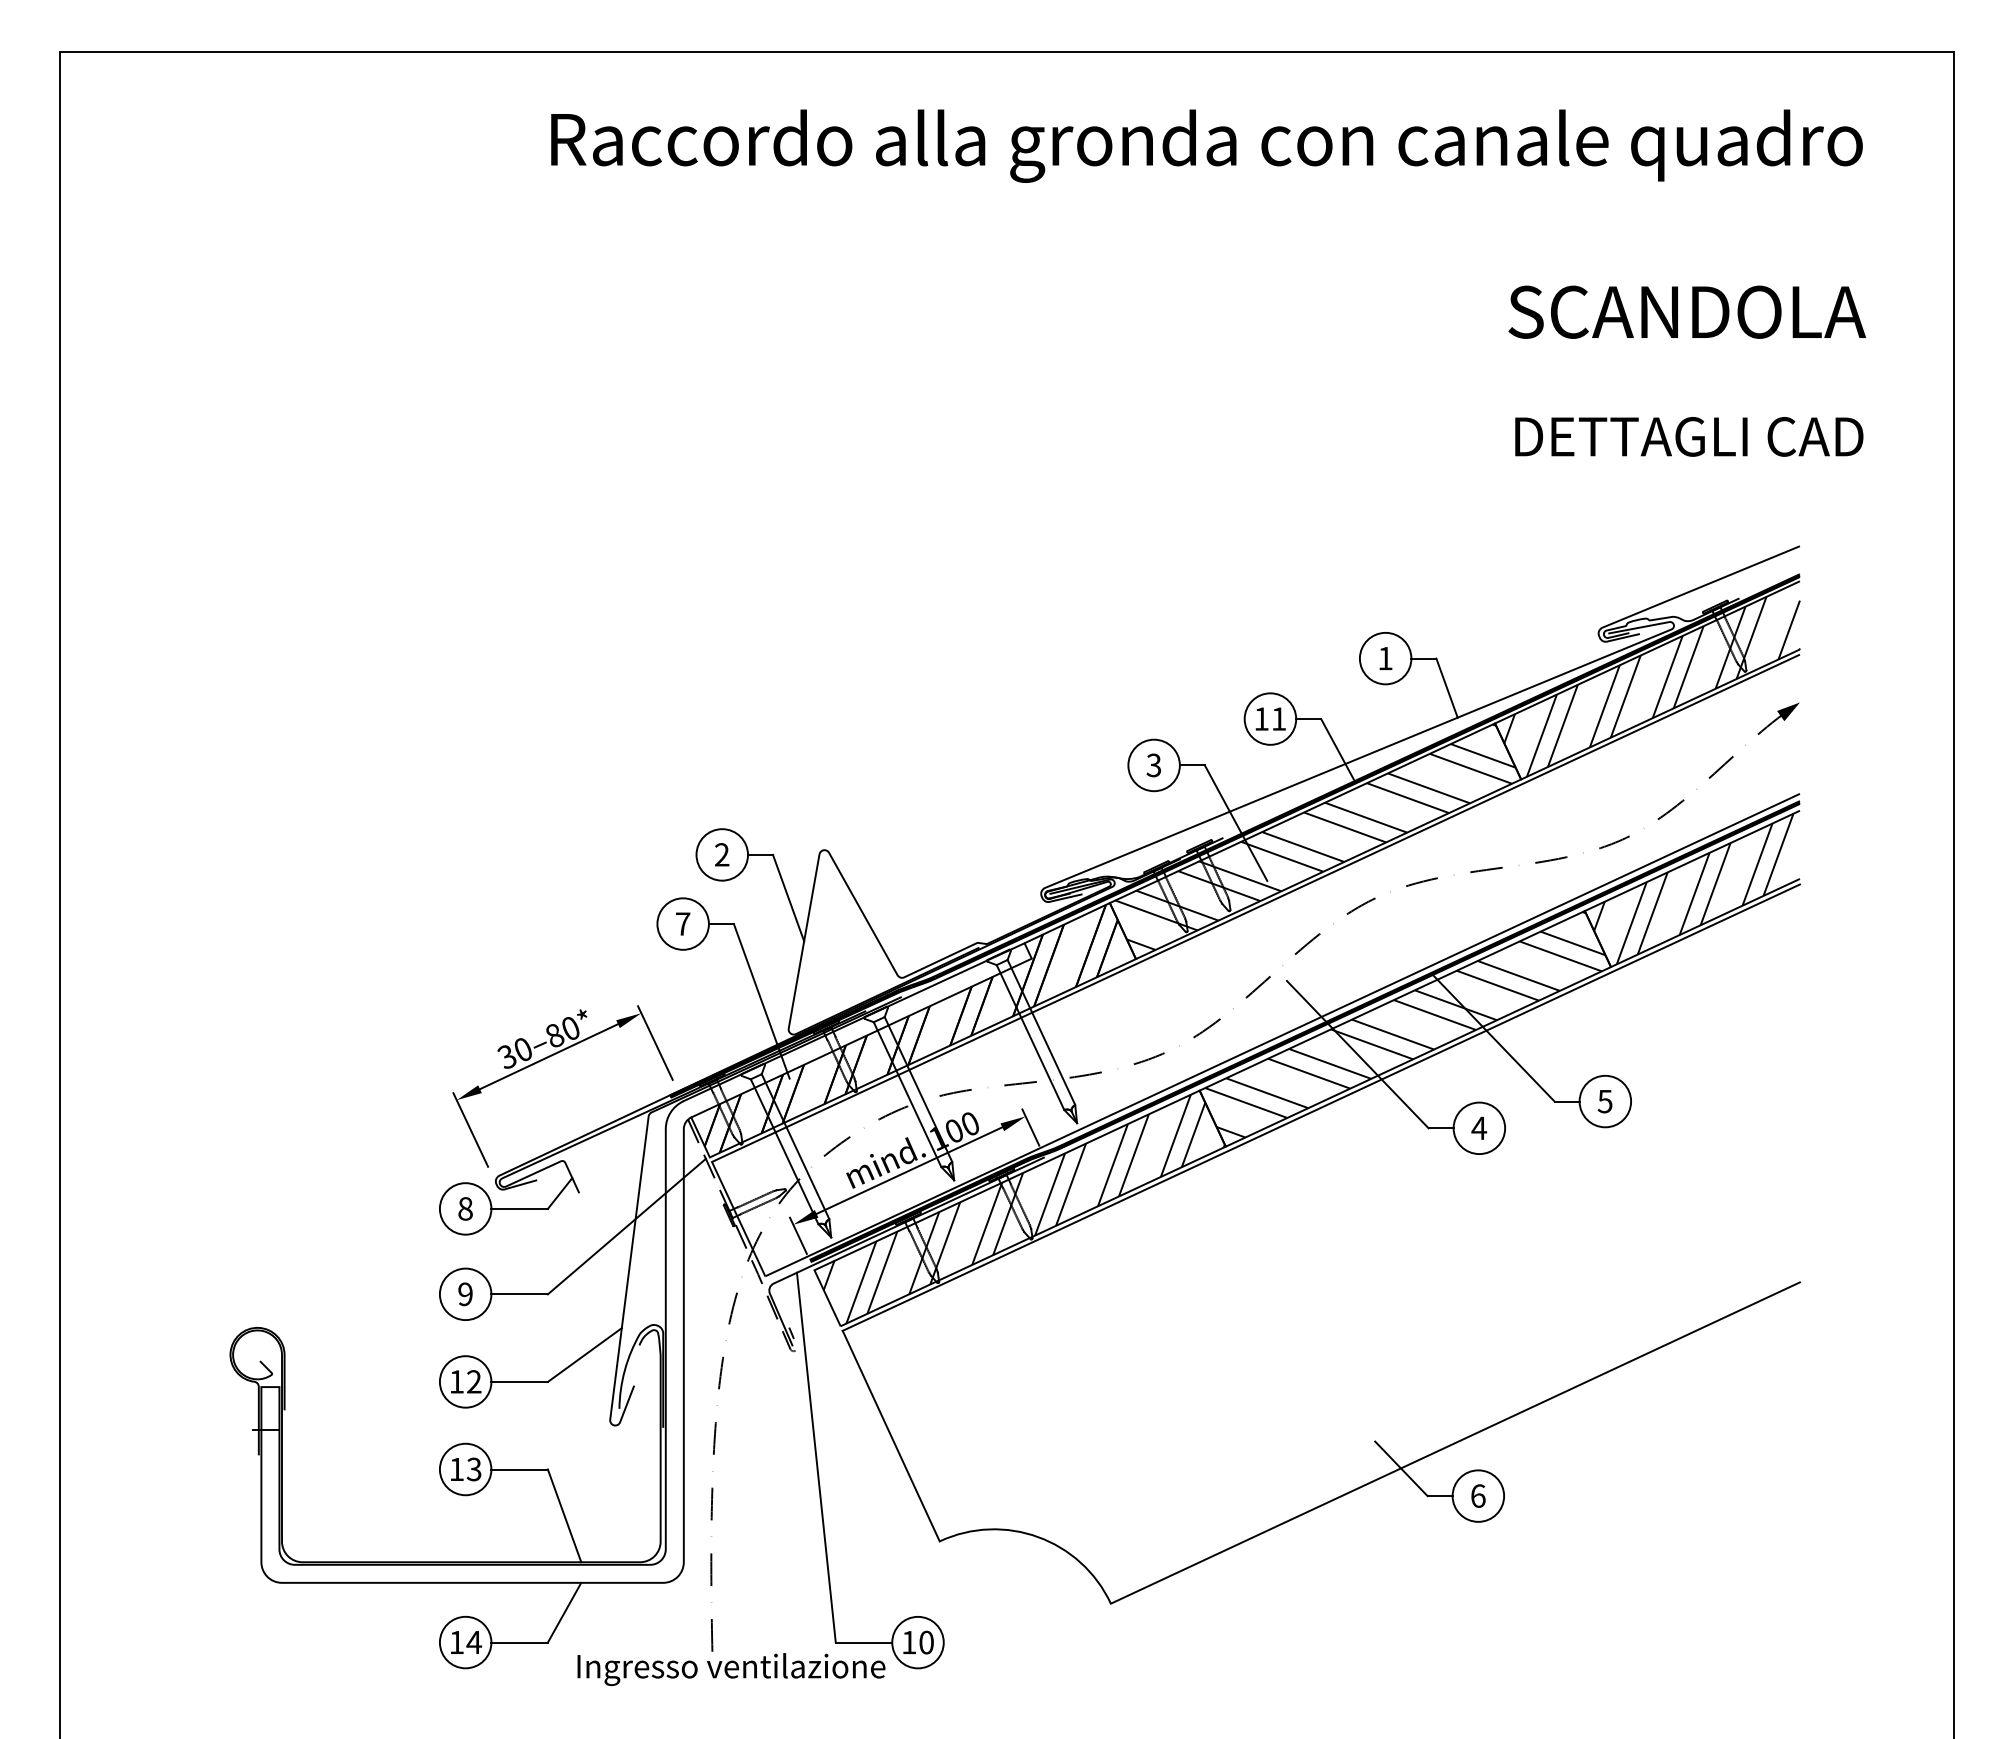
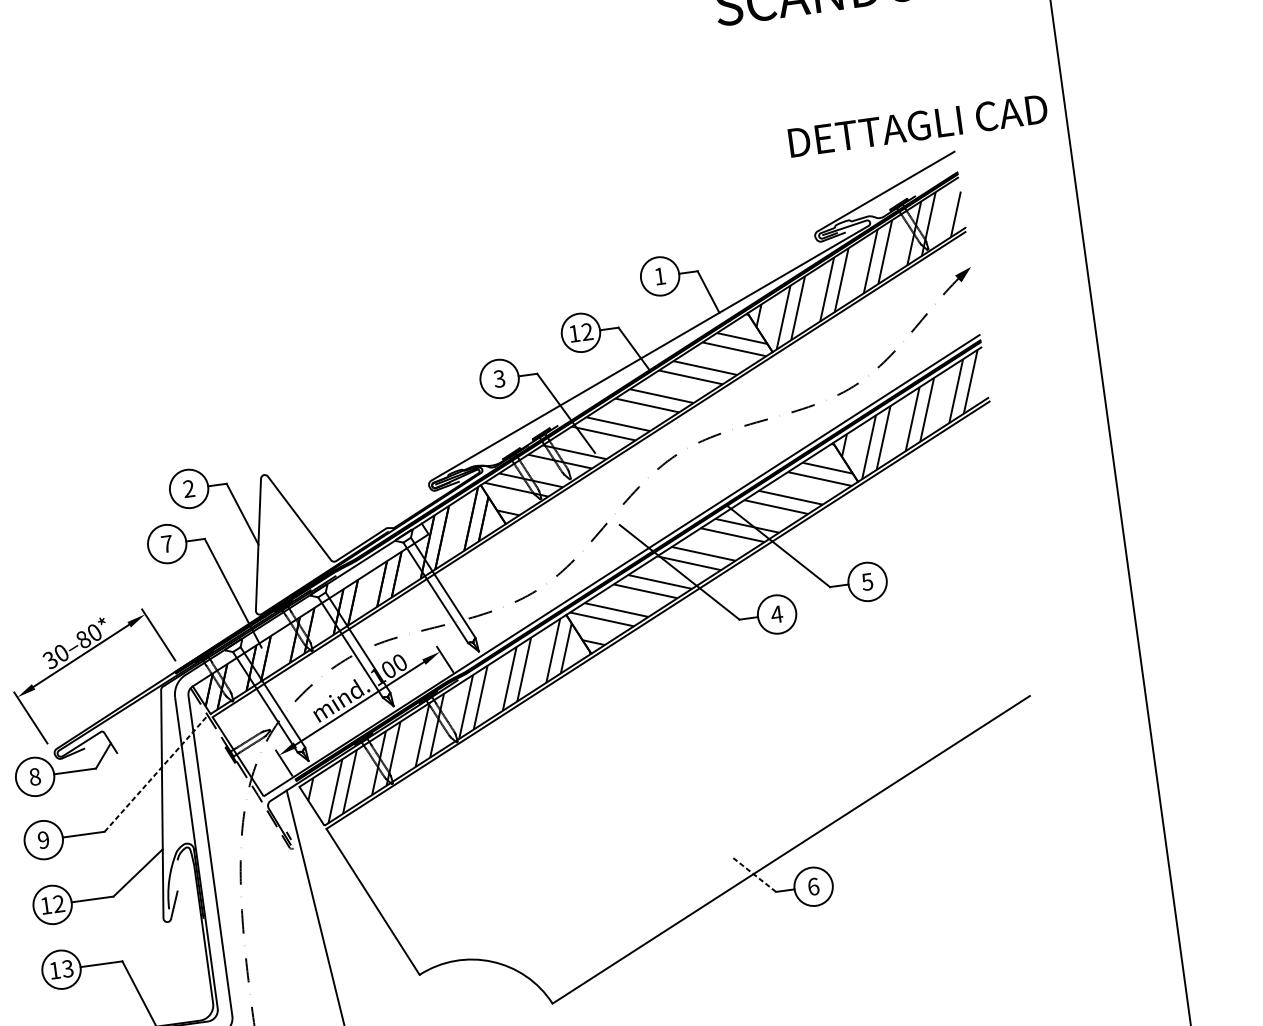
text: (1689, 436) -> (918, 125), moved
text: (1278, 718) -> (586, 331), 11 -> 12
line: (627, 1226) -> (156, 773), solid -> dashed
line: (1401, 1468) -> (753, 874), solid -> dashed

